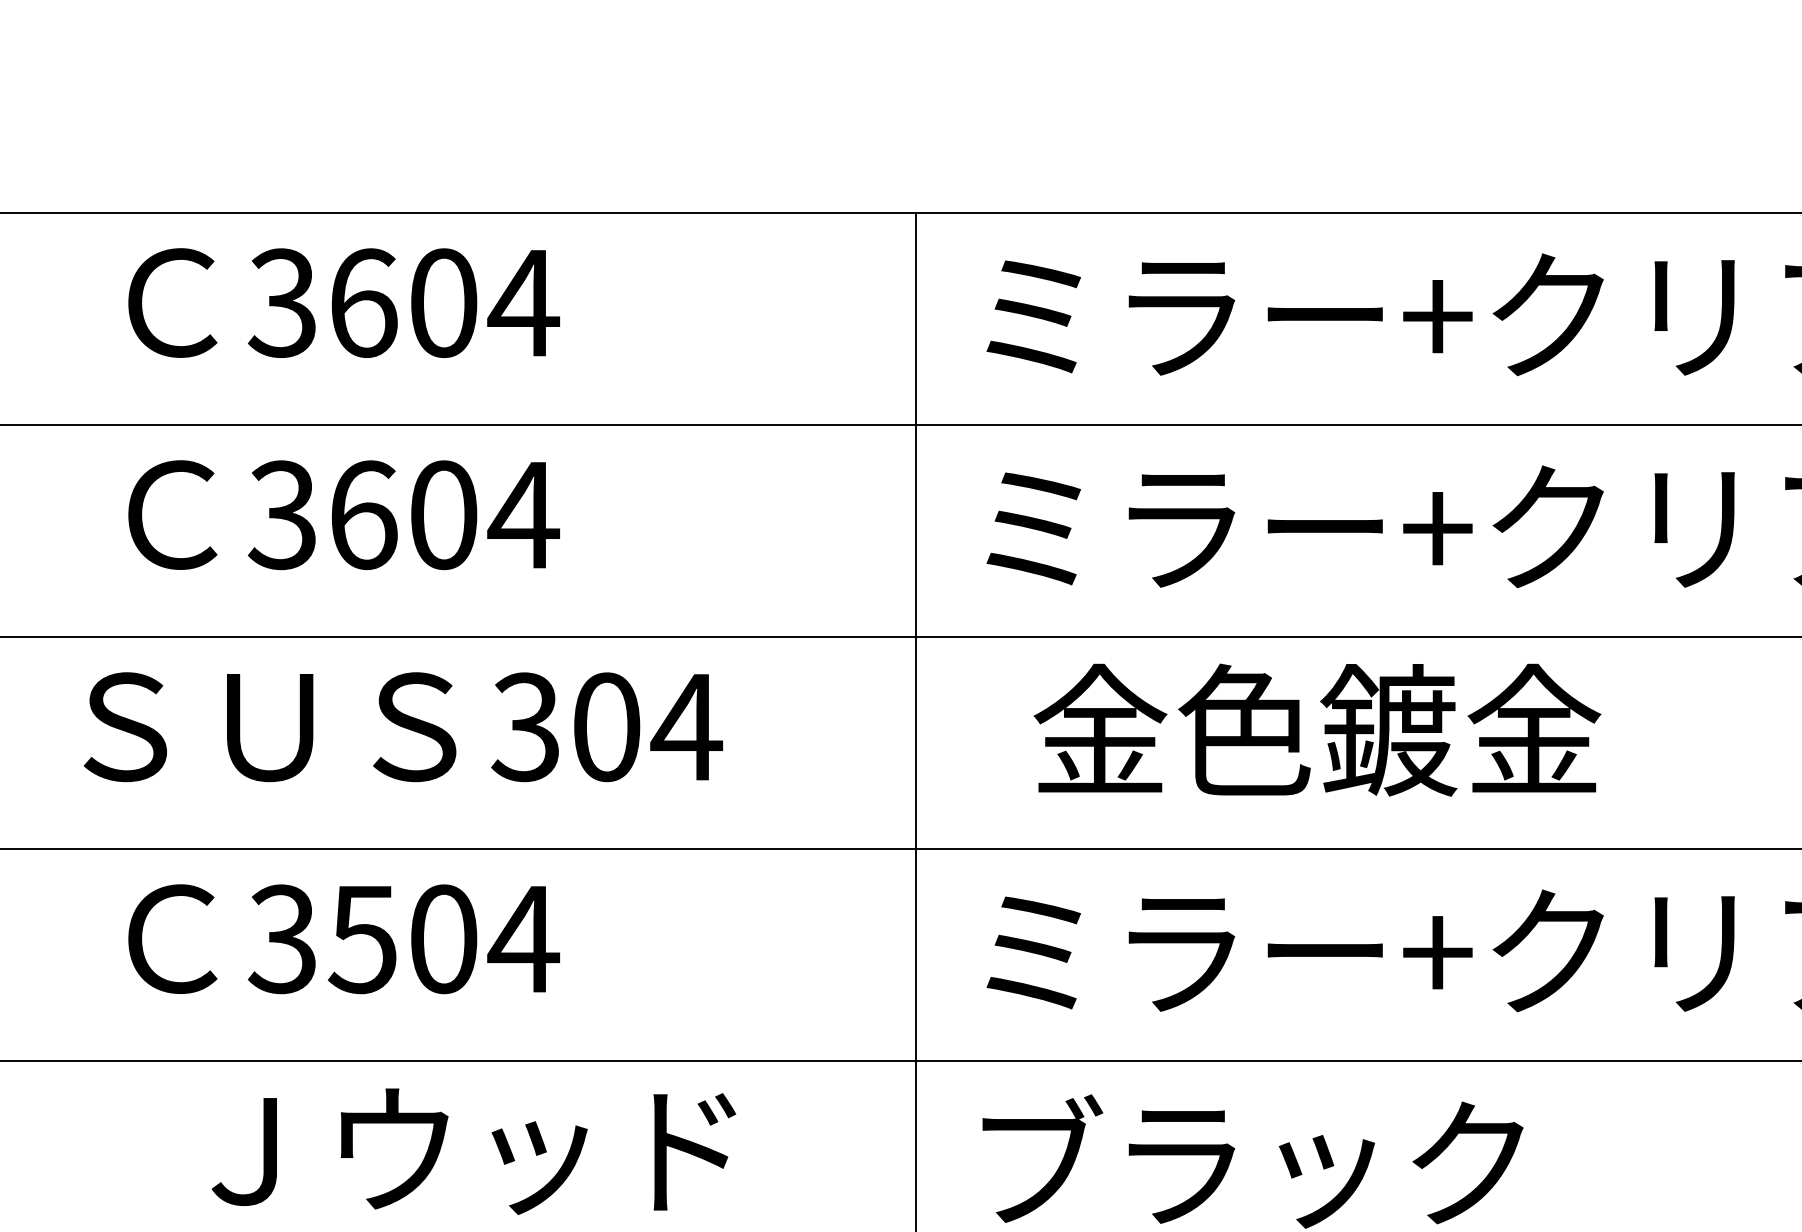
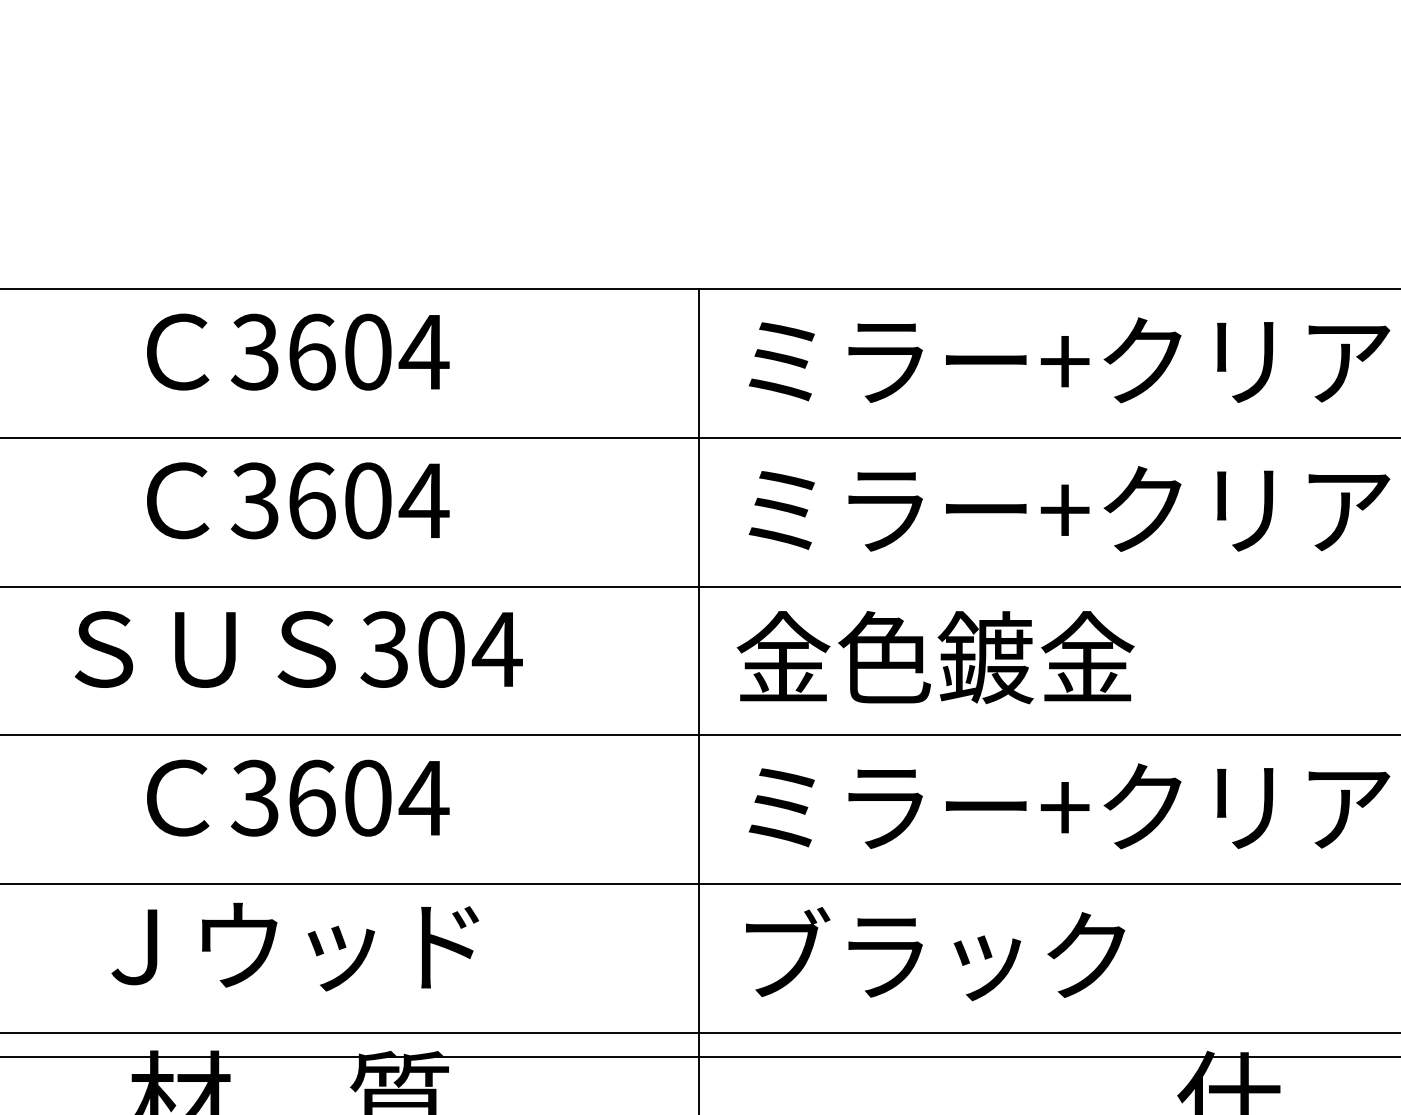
text: (402, 727) -> (298, 649), moved
text: (1317, 730) -> (935, 657), moved
text: (362, 938) -> (311, 797), 3504 -> 3604
text: (472, 1150) -> (294, 946), moved

